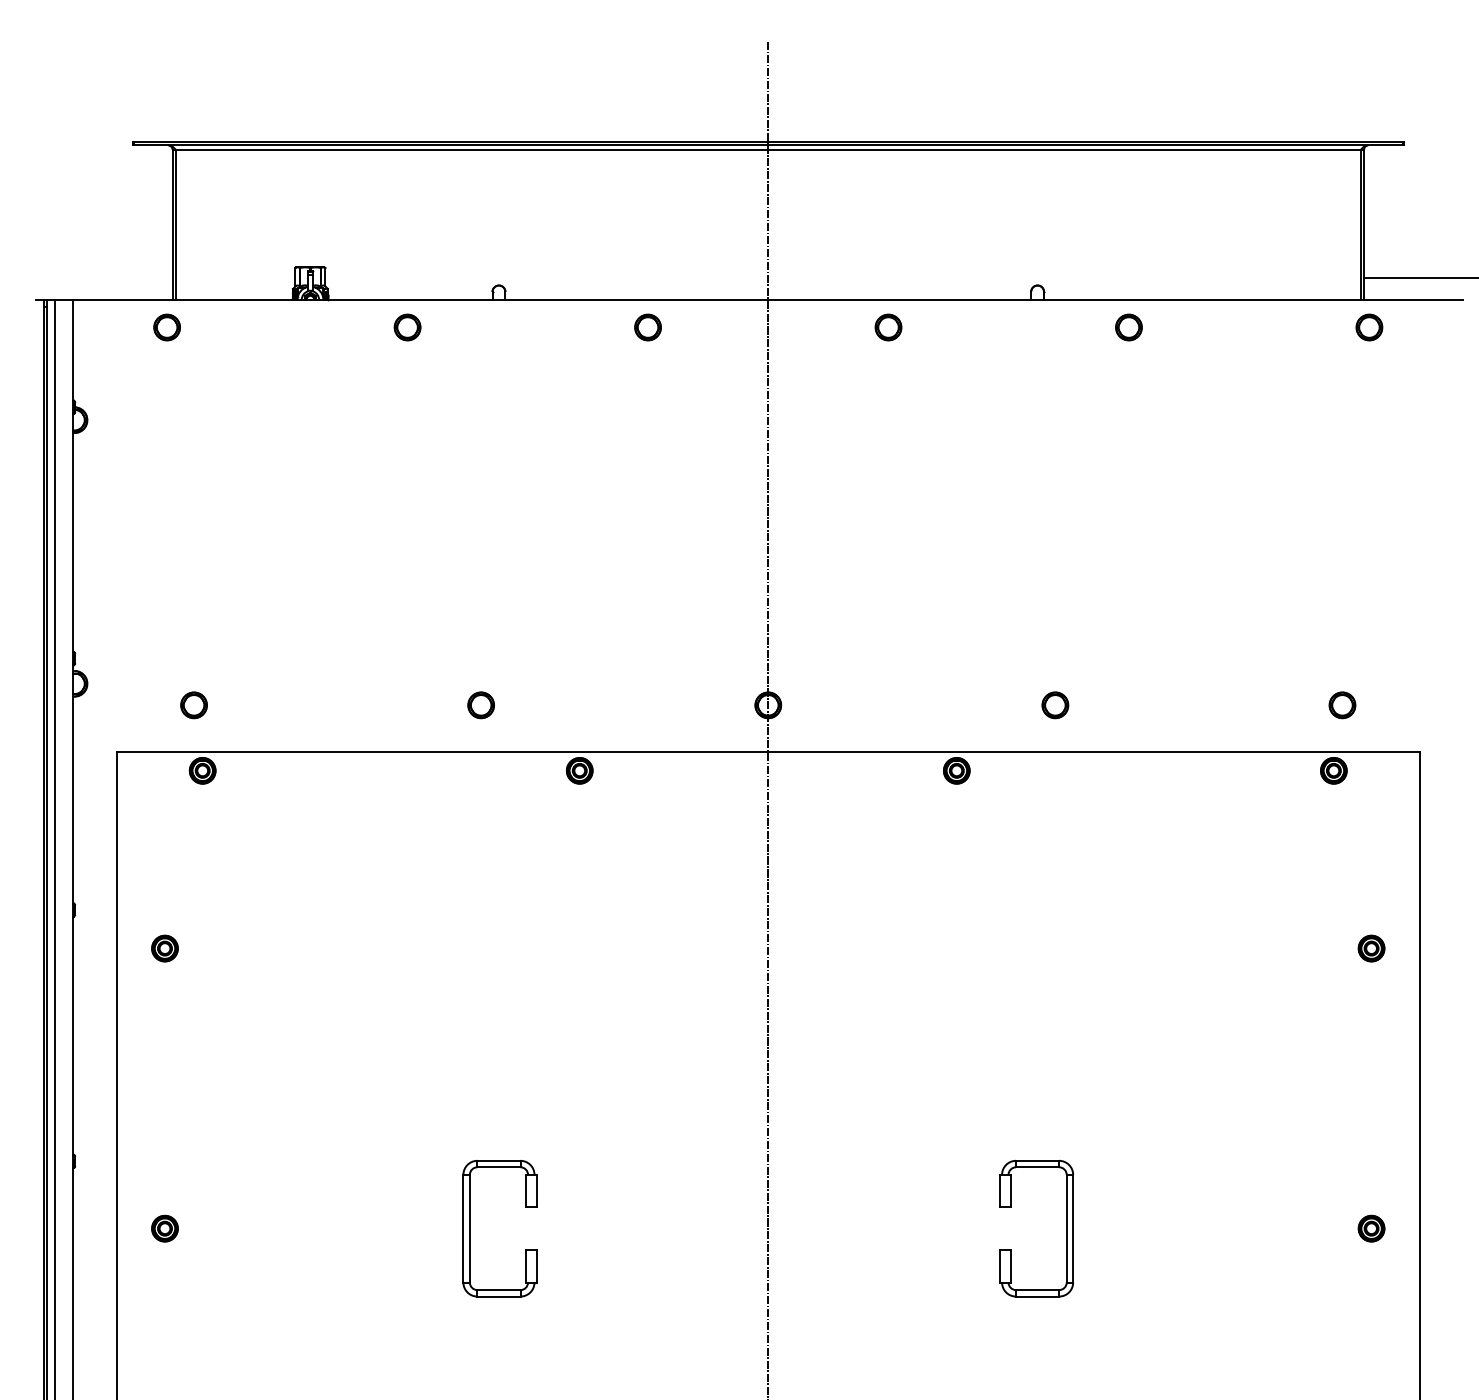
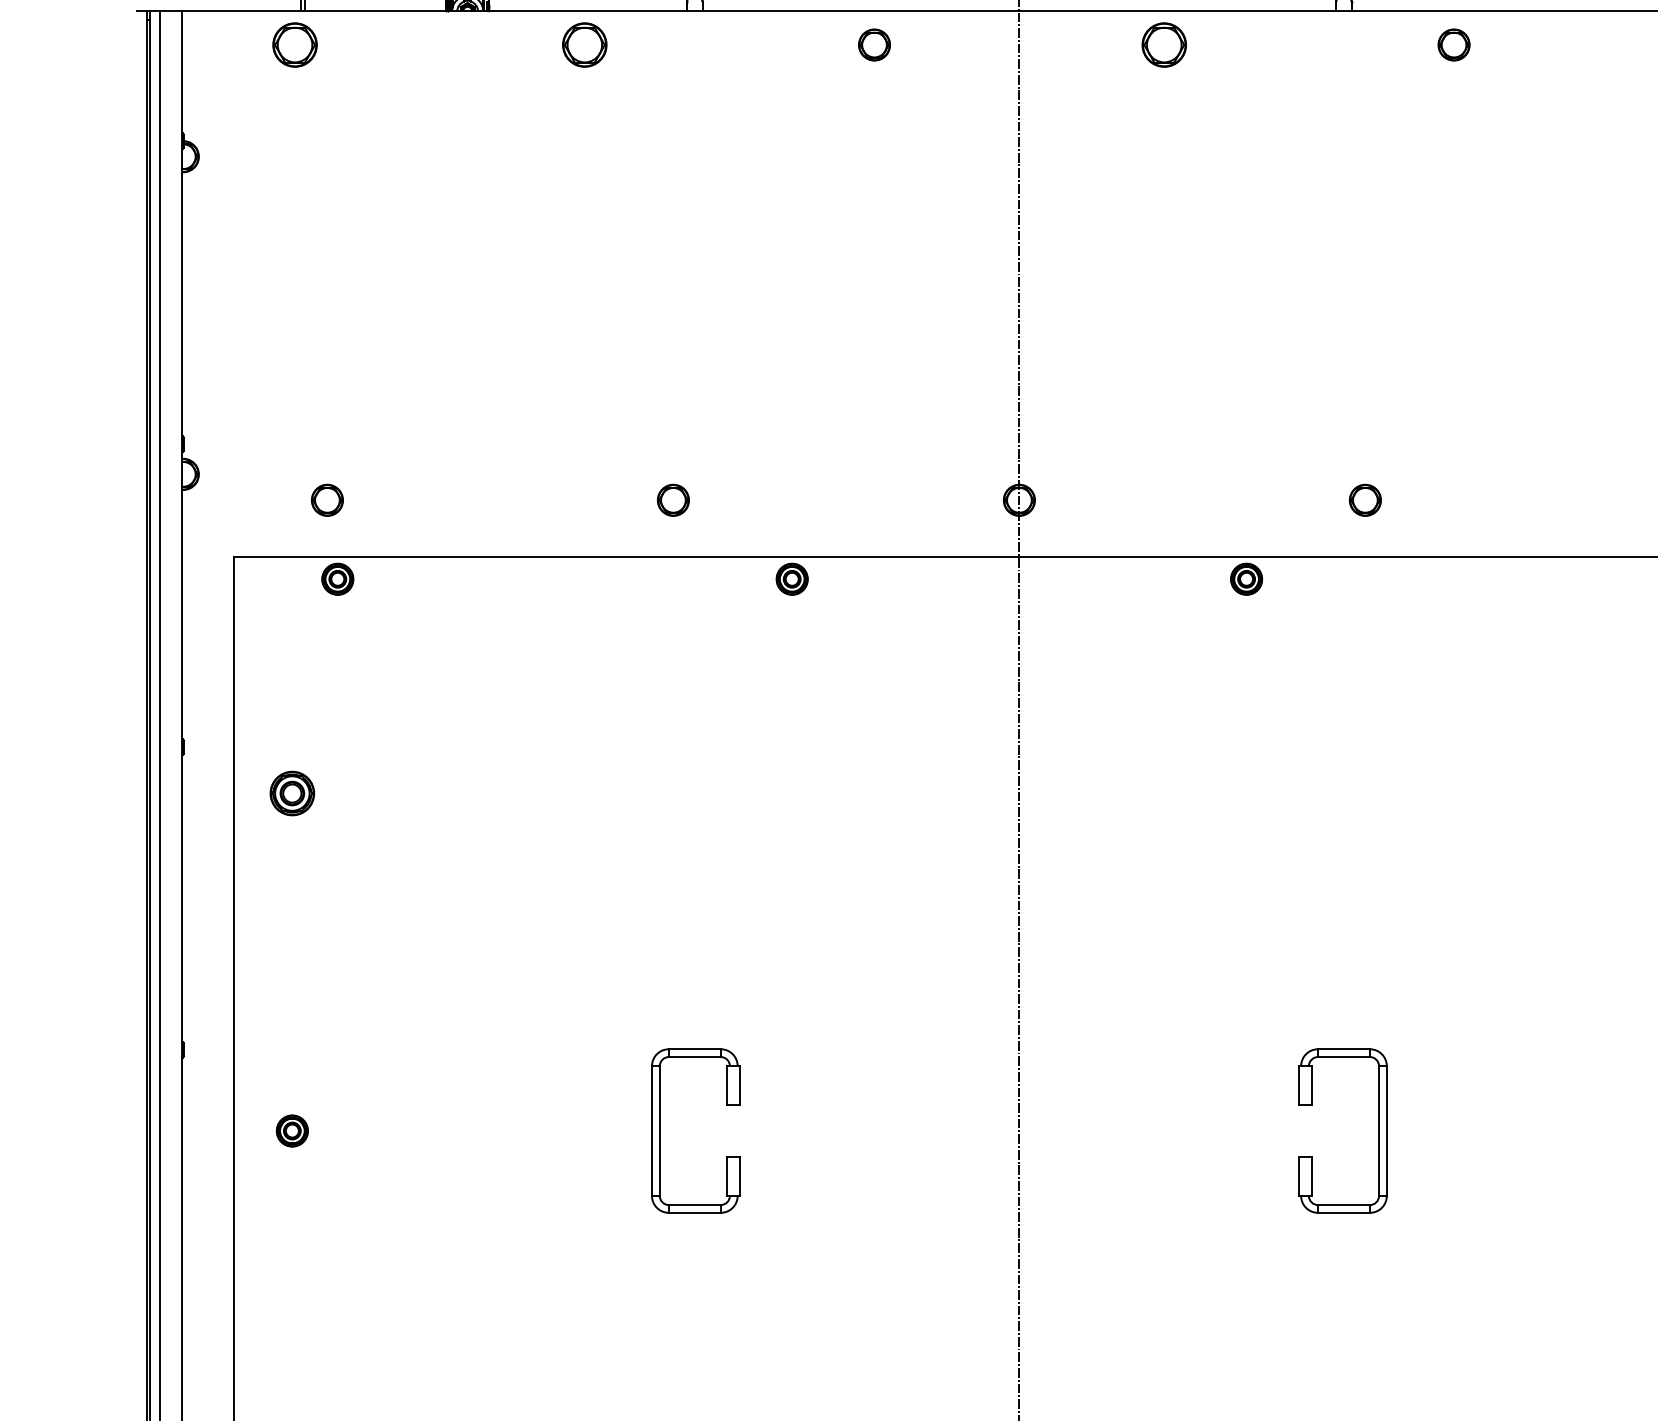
part: (166, 327) -> (294, 45), size x1.4
part: (407, 327) -> (584, 45), size x1.4
part: (888, 327) -> (1164, 45), size x1.4
part: (164, 948) -> (291, 793), size x1.4

